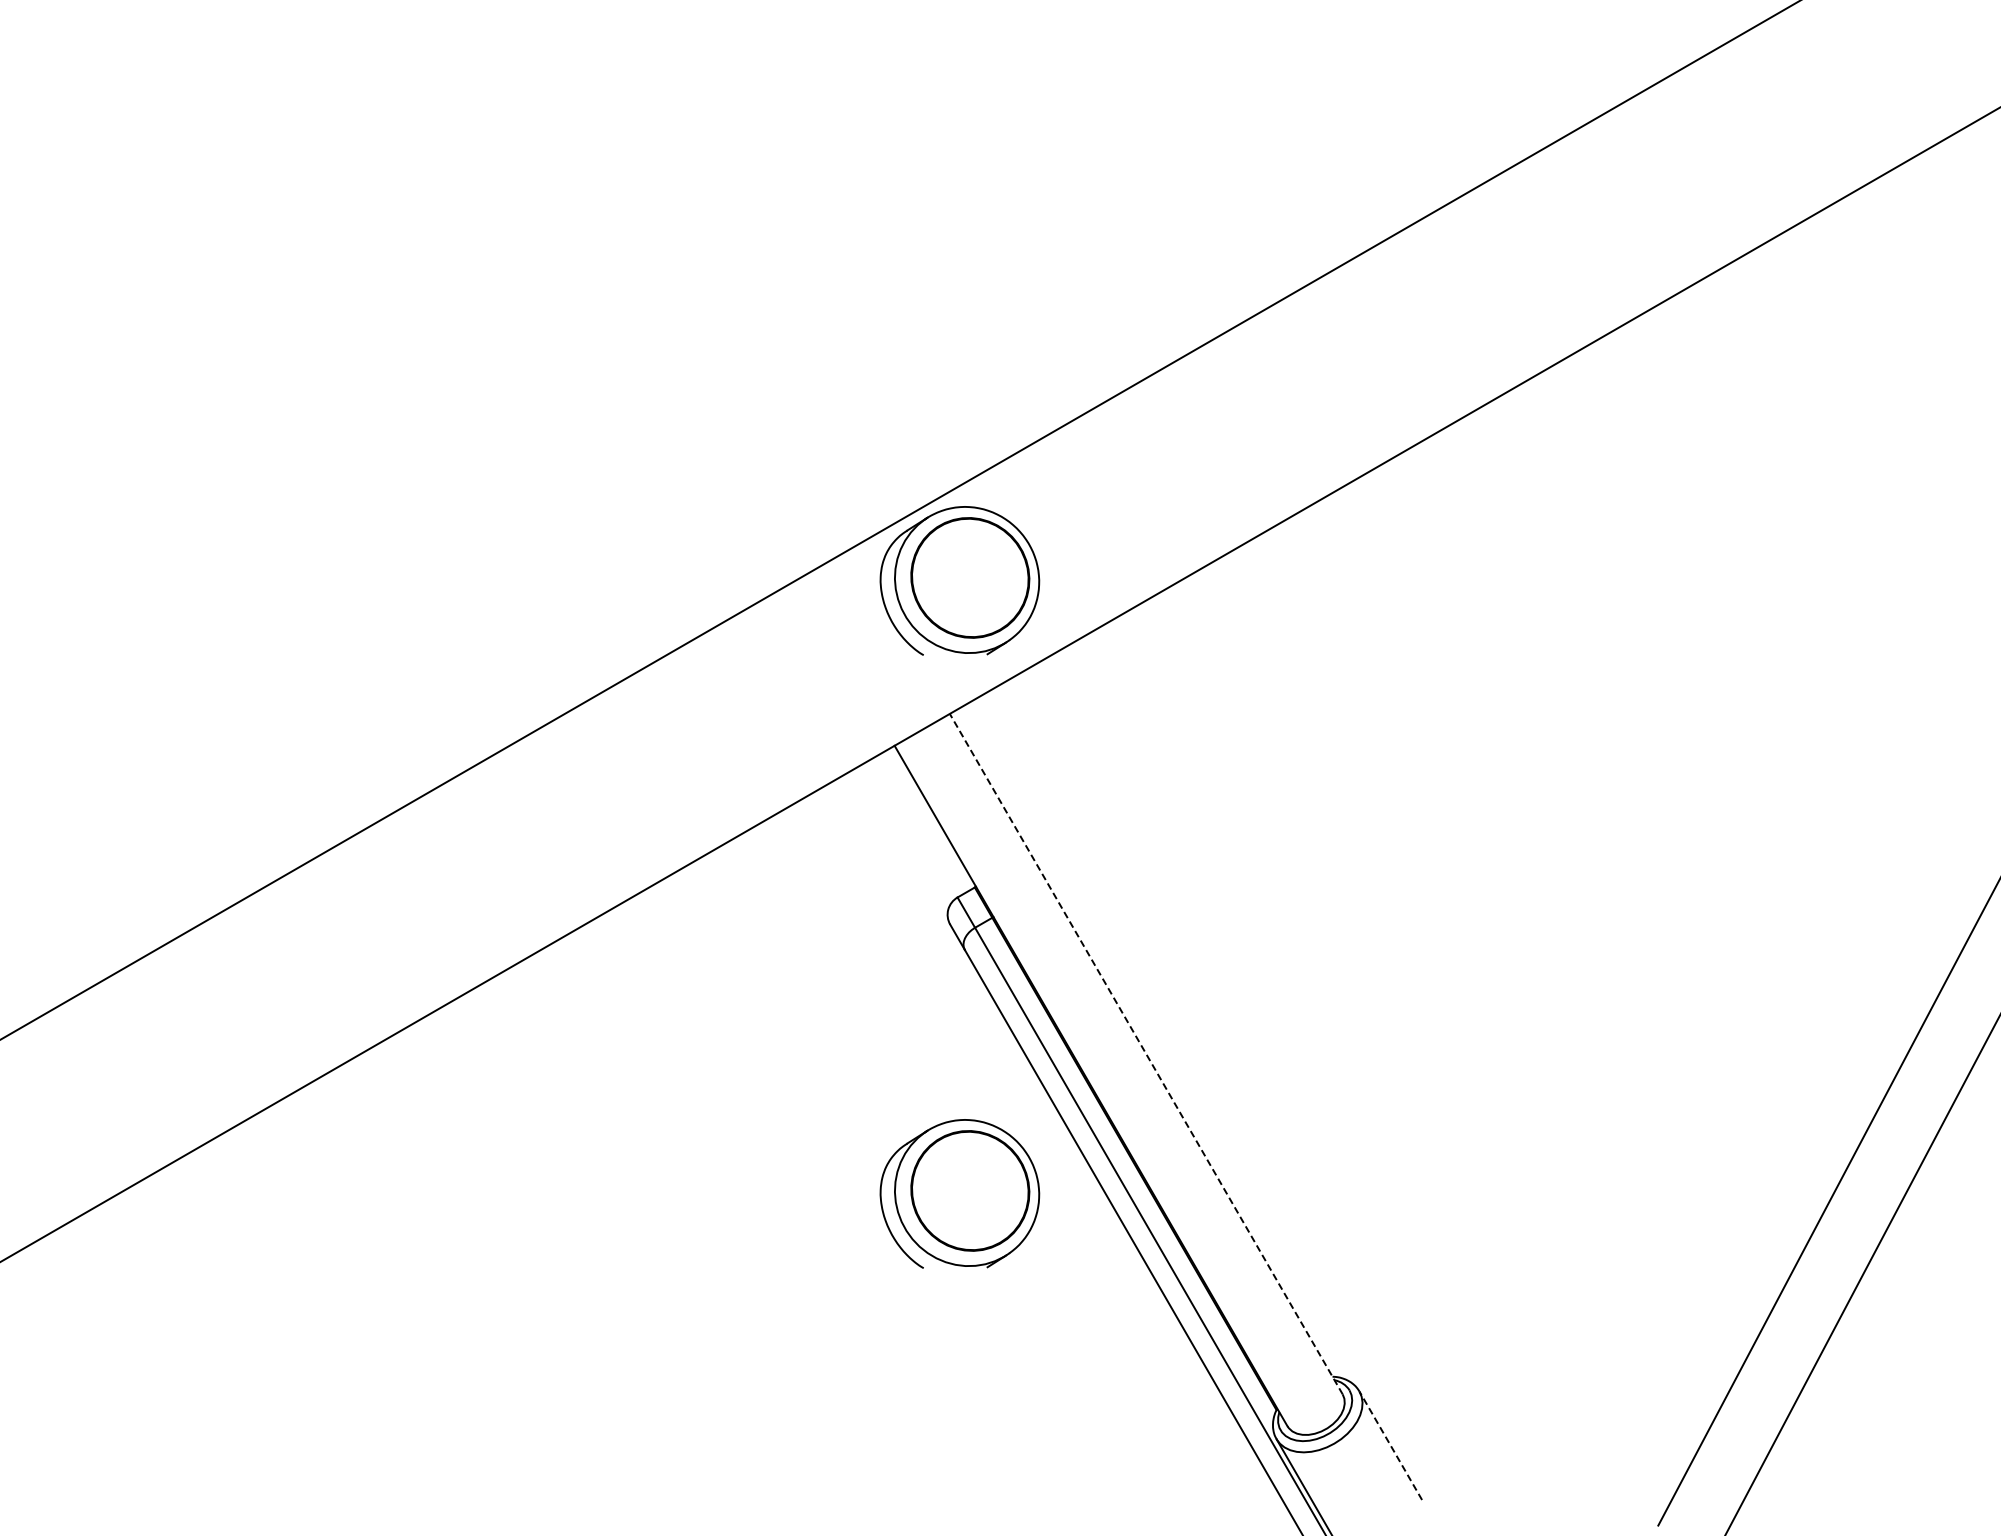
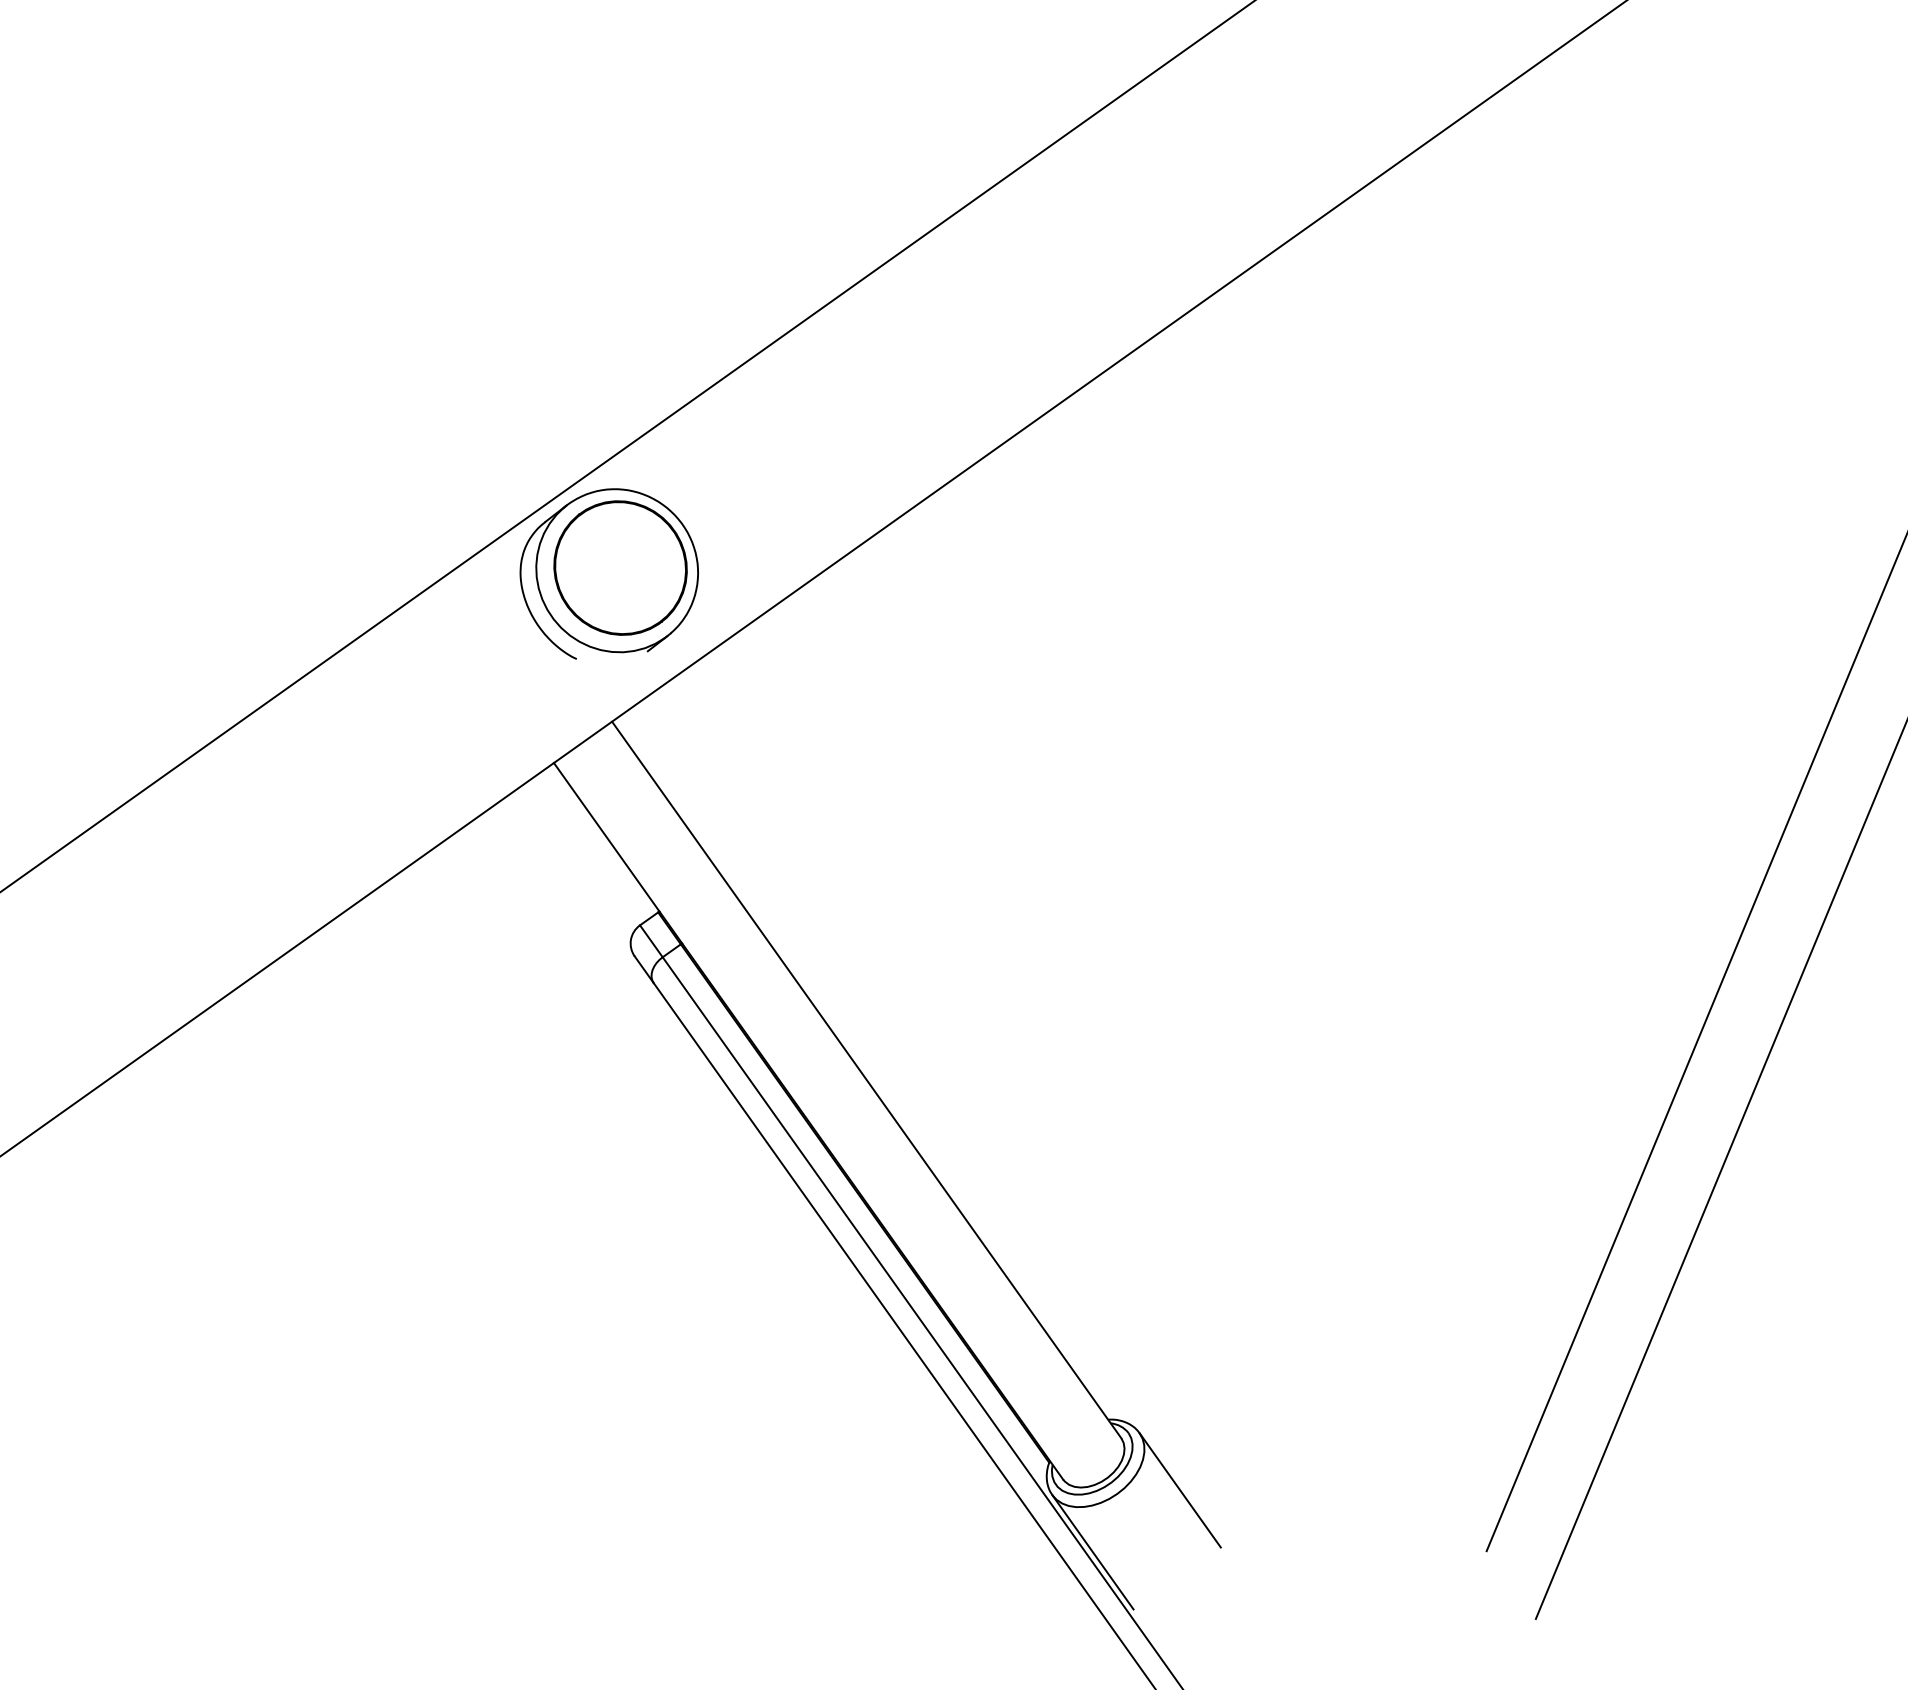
line: (1146, 1054) -> (866, 1080), dashed -> solid
part: (959, 1193) -> (673, 1254), removed
line: (1390, 1445) -> (1179, 1490), dashed -> solid

